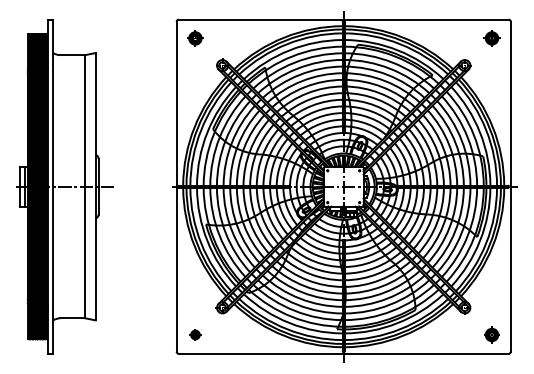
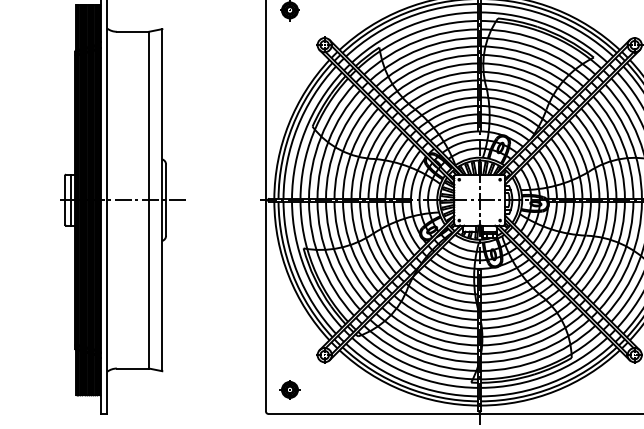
part: (195, 334) -> (290, 389), size x1.43

